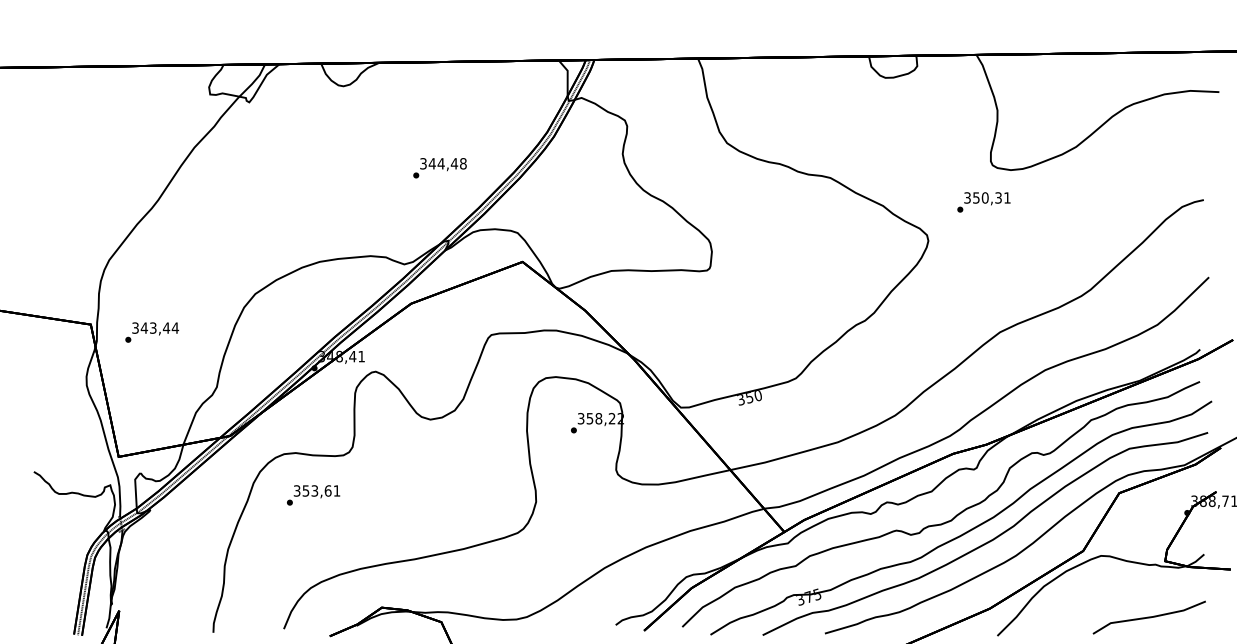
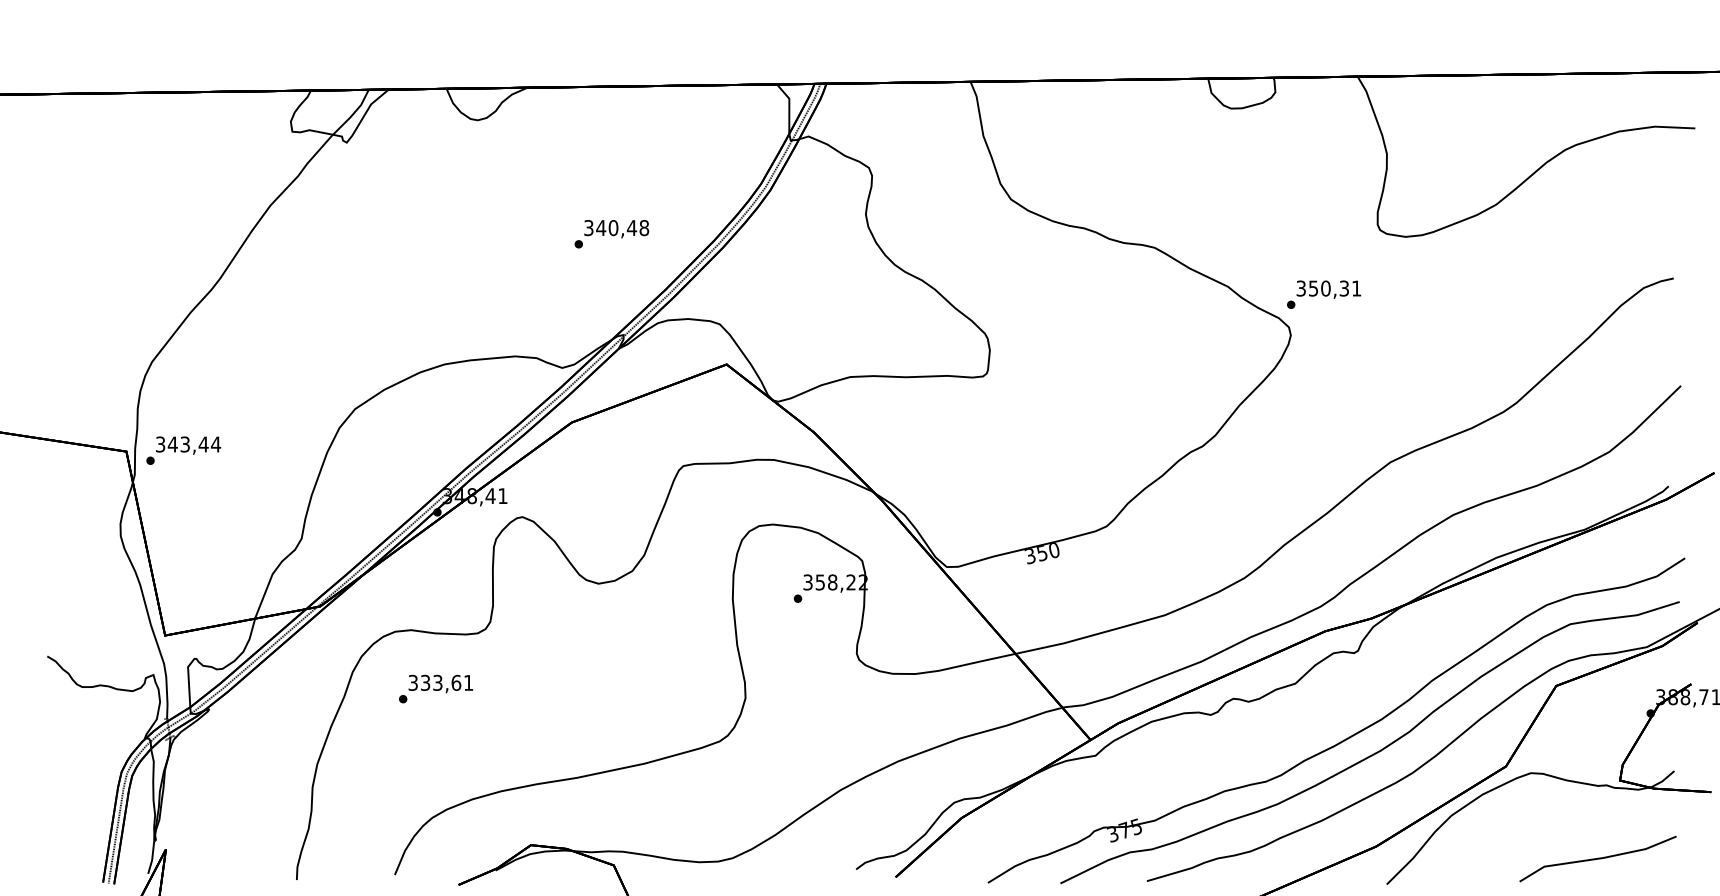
text: (441, 164) -> (613, 228), 344,48 -> 340,48
text: (984, 202) -> (1324, 294), moved
text: (152, 332) -> (183, 450), moved
text: (305, 489) -> (425, 681), 353,61 -> 333,61
part: (946, 521) -> (1315, 725), removed

